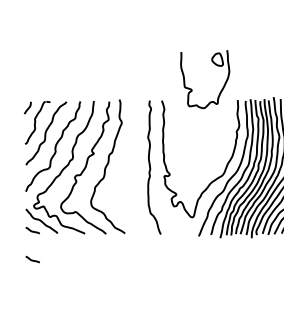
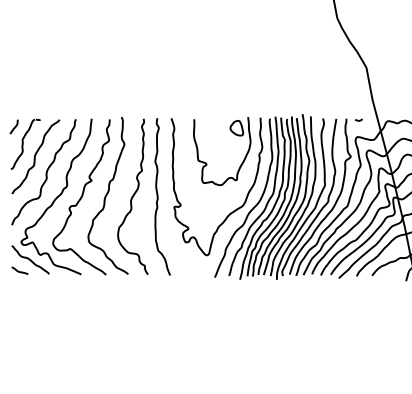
part: (192, 89) -> (207, 163), moved
curve: (128, 167) -> (132, 196), added
curve: (31, 259) -> (18, 304), removed

